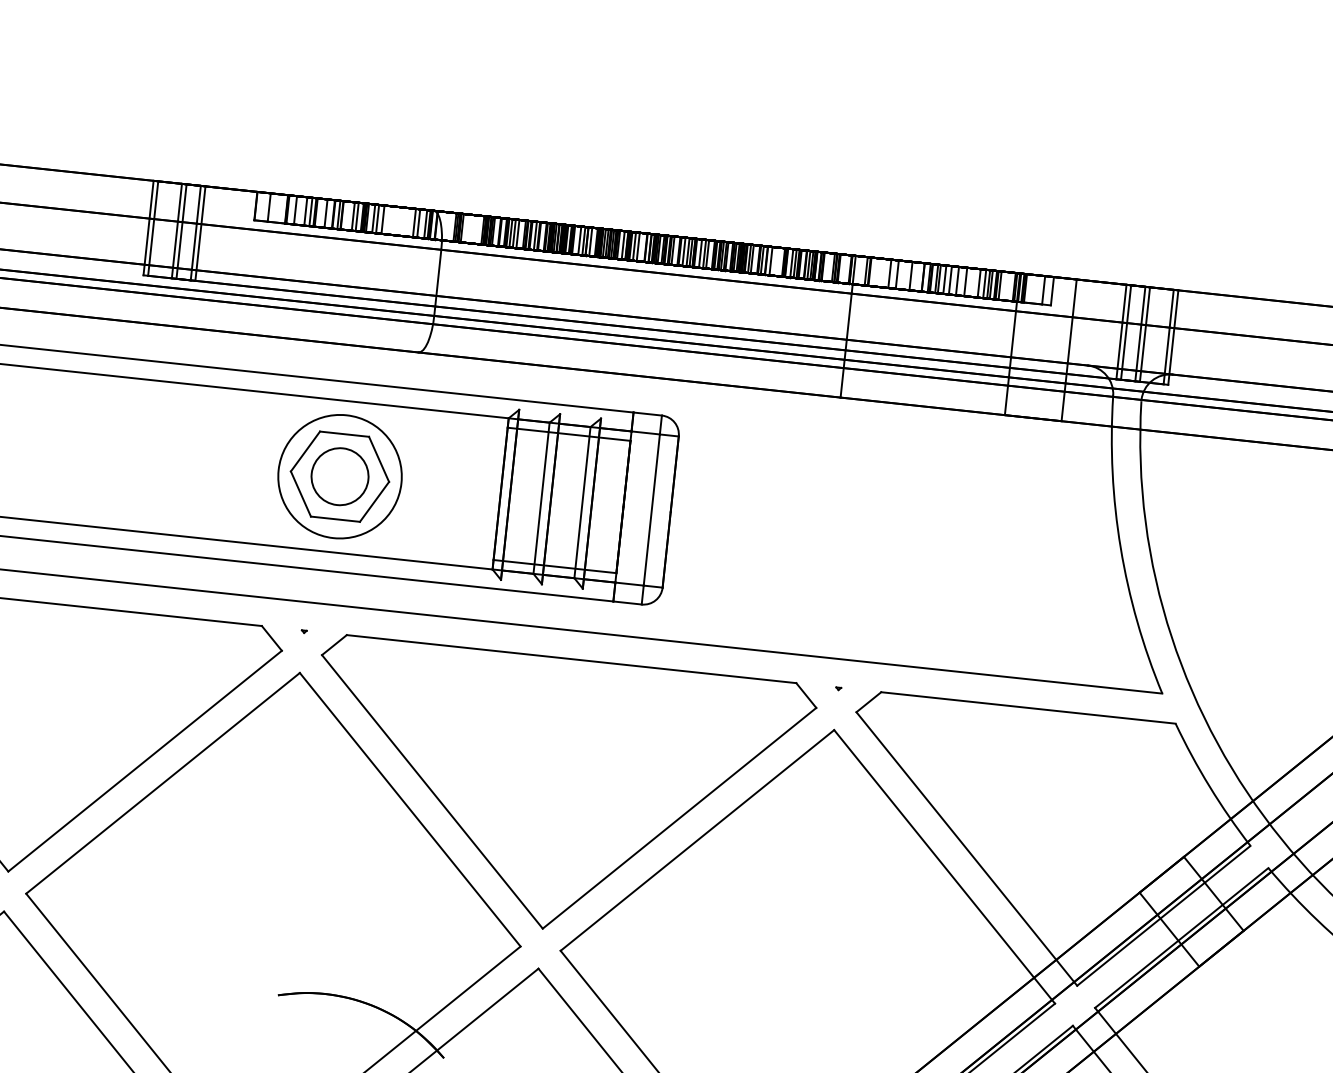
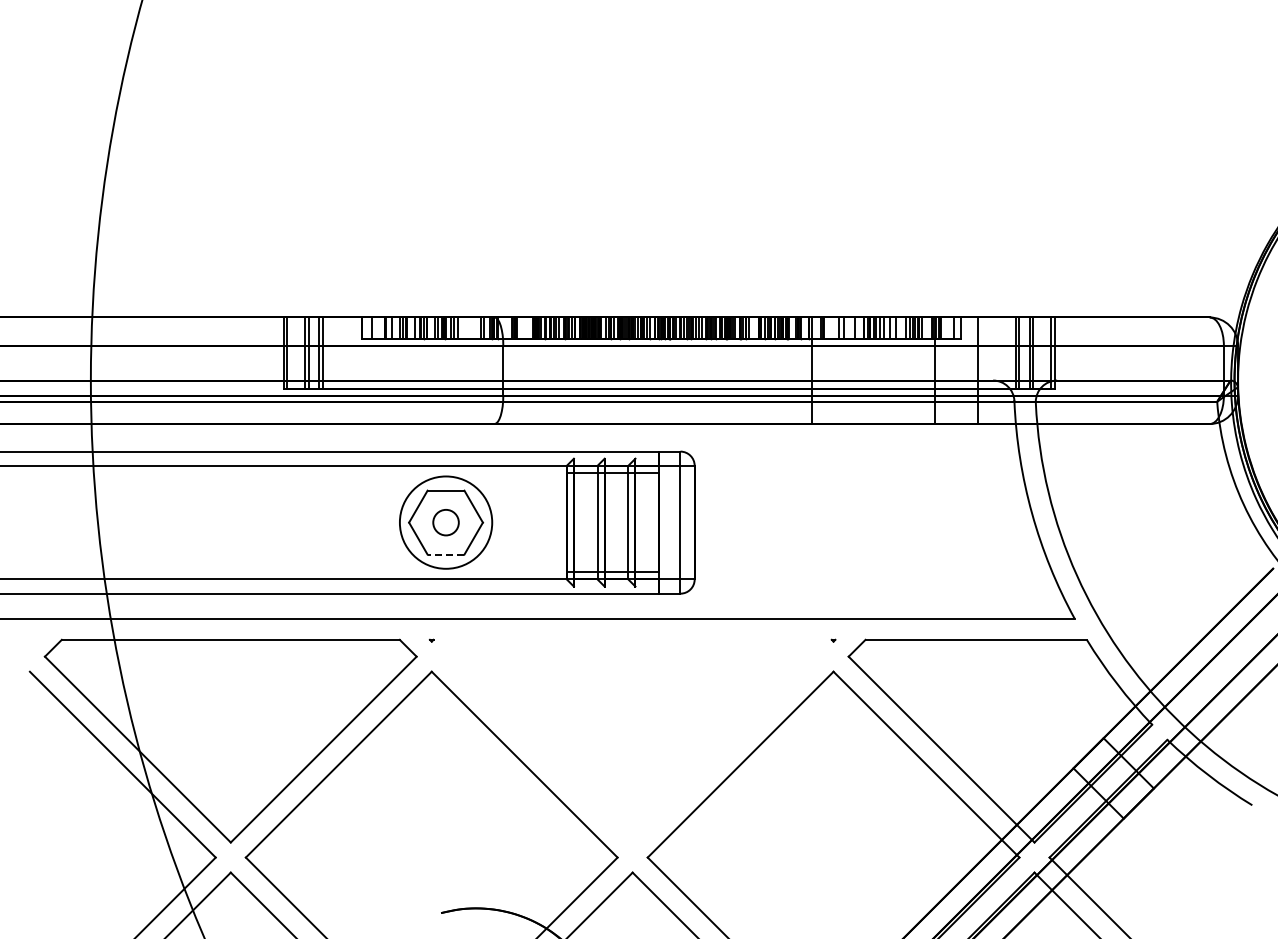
circle: (339, 476) -> (445, 522), size x0.6
line: (334, 519) -> (445, 554), solid -> dashed
part: (557, 792) -> (632, 740), removed

